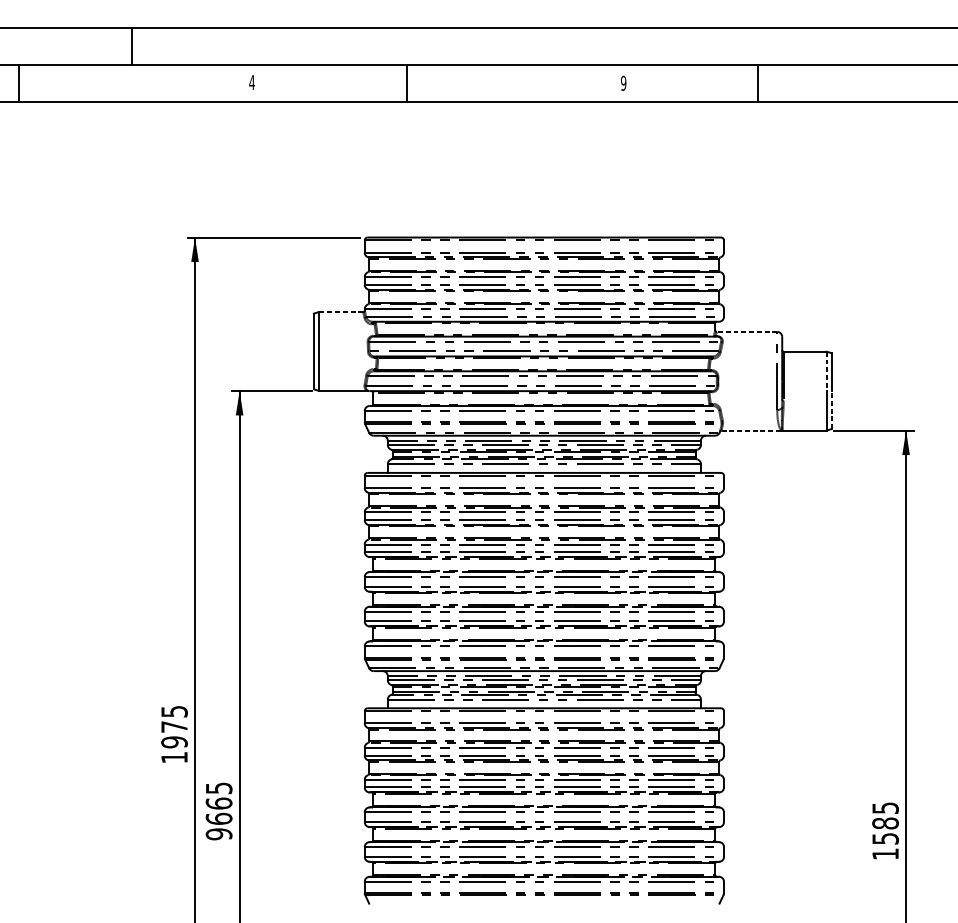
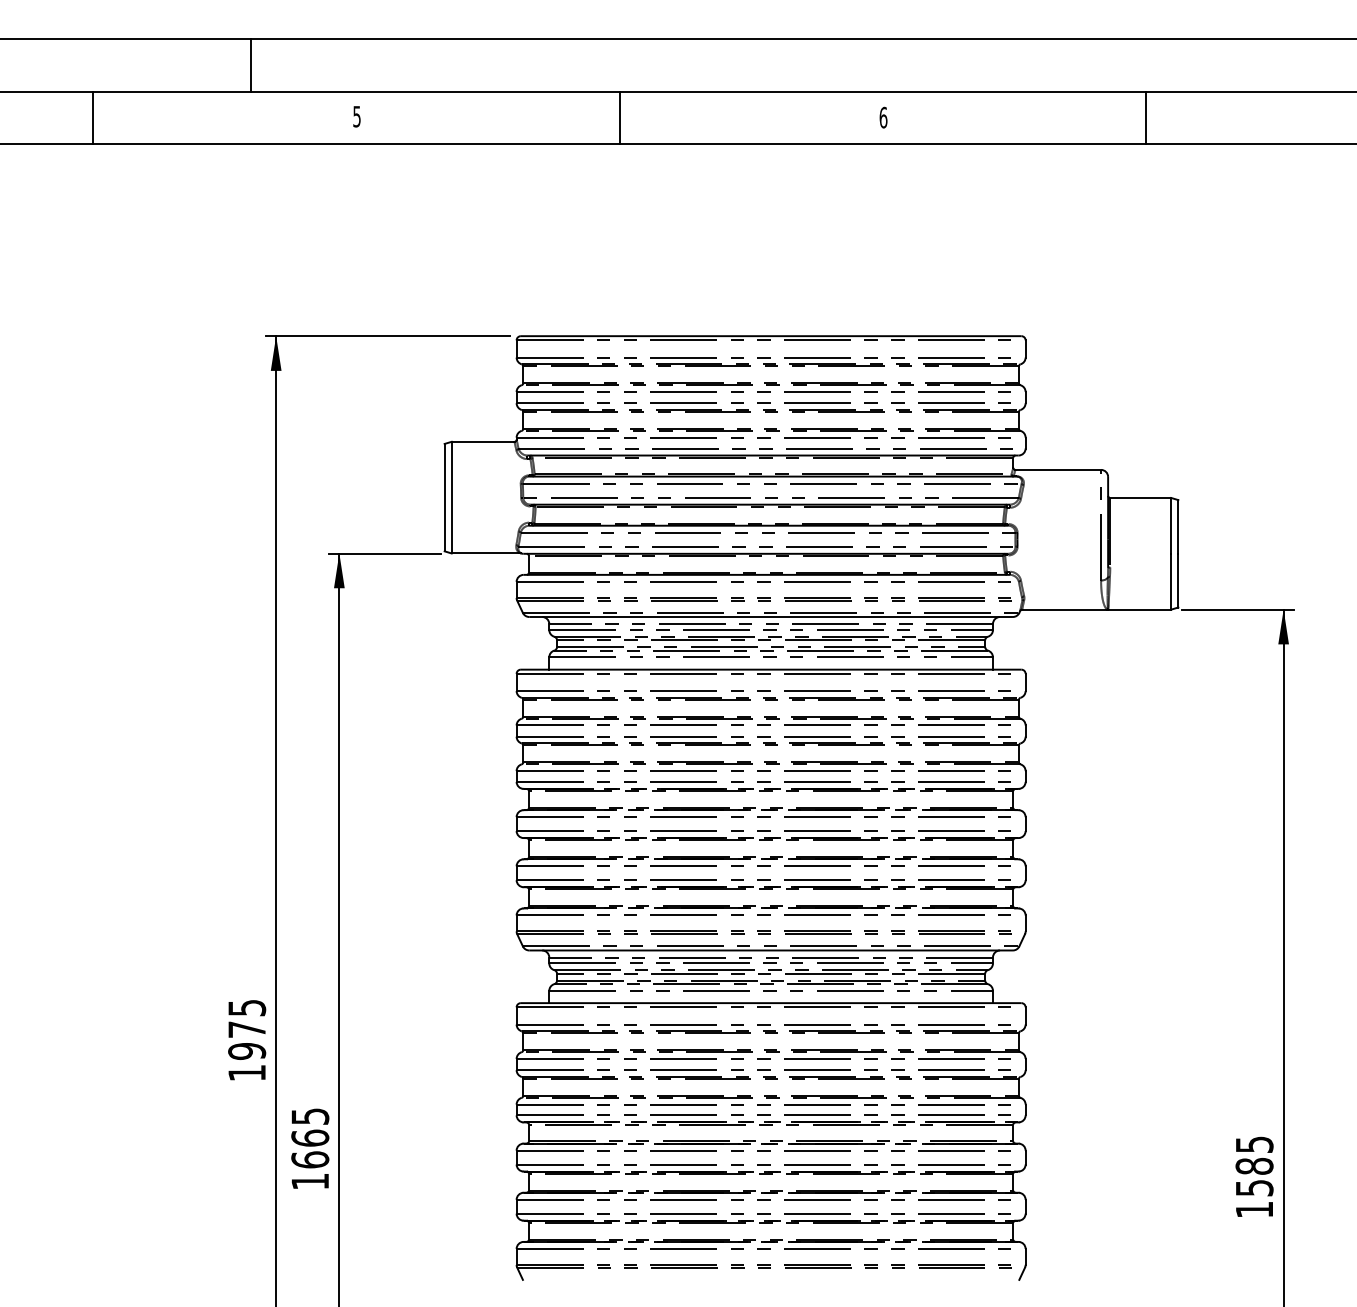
line: (131, 46) -> (251, 65), moved
text: (251, 82) -> (356, 116), 4 -> 5
line: (19, 83) -> (93, 117), moved
line: (406, 83) -> (619, 117), moved
text: (623, 83) -> (883, 117), 9 -> 6
line: (758, 83) -> (1146, 117), moved
line: (340, 311) -> (482, 441), dashed -> solid
line: (747, 331) -> (1058, 469), dashed -> solid
line: (826, 371) -> (1171, 525), dashed -> solid
line: (831, 409) -> (1178, 580), dashed -> solid
line: (752, 430) -> (1065, 609), dashed -> solid
text: (219, 834) -> (310, 1181), 9665 -> 1665

